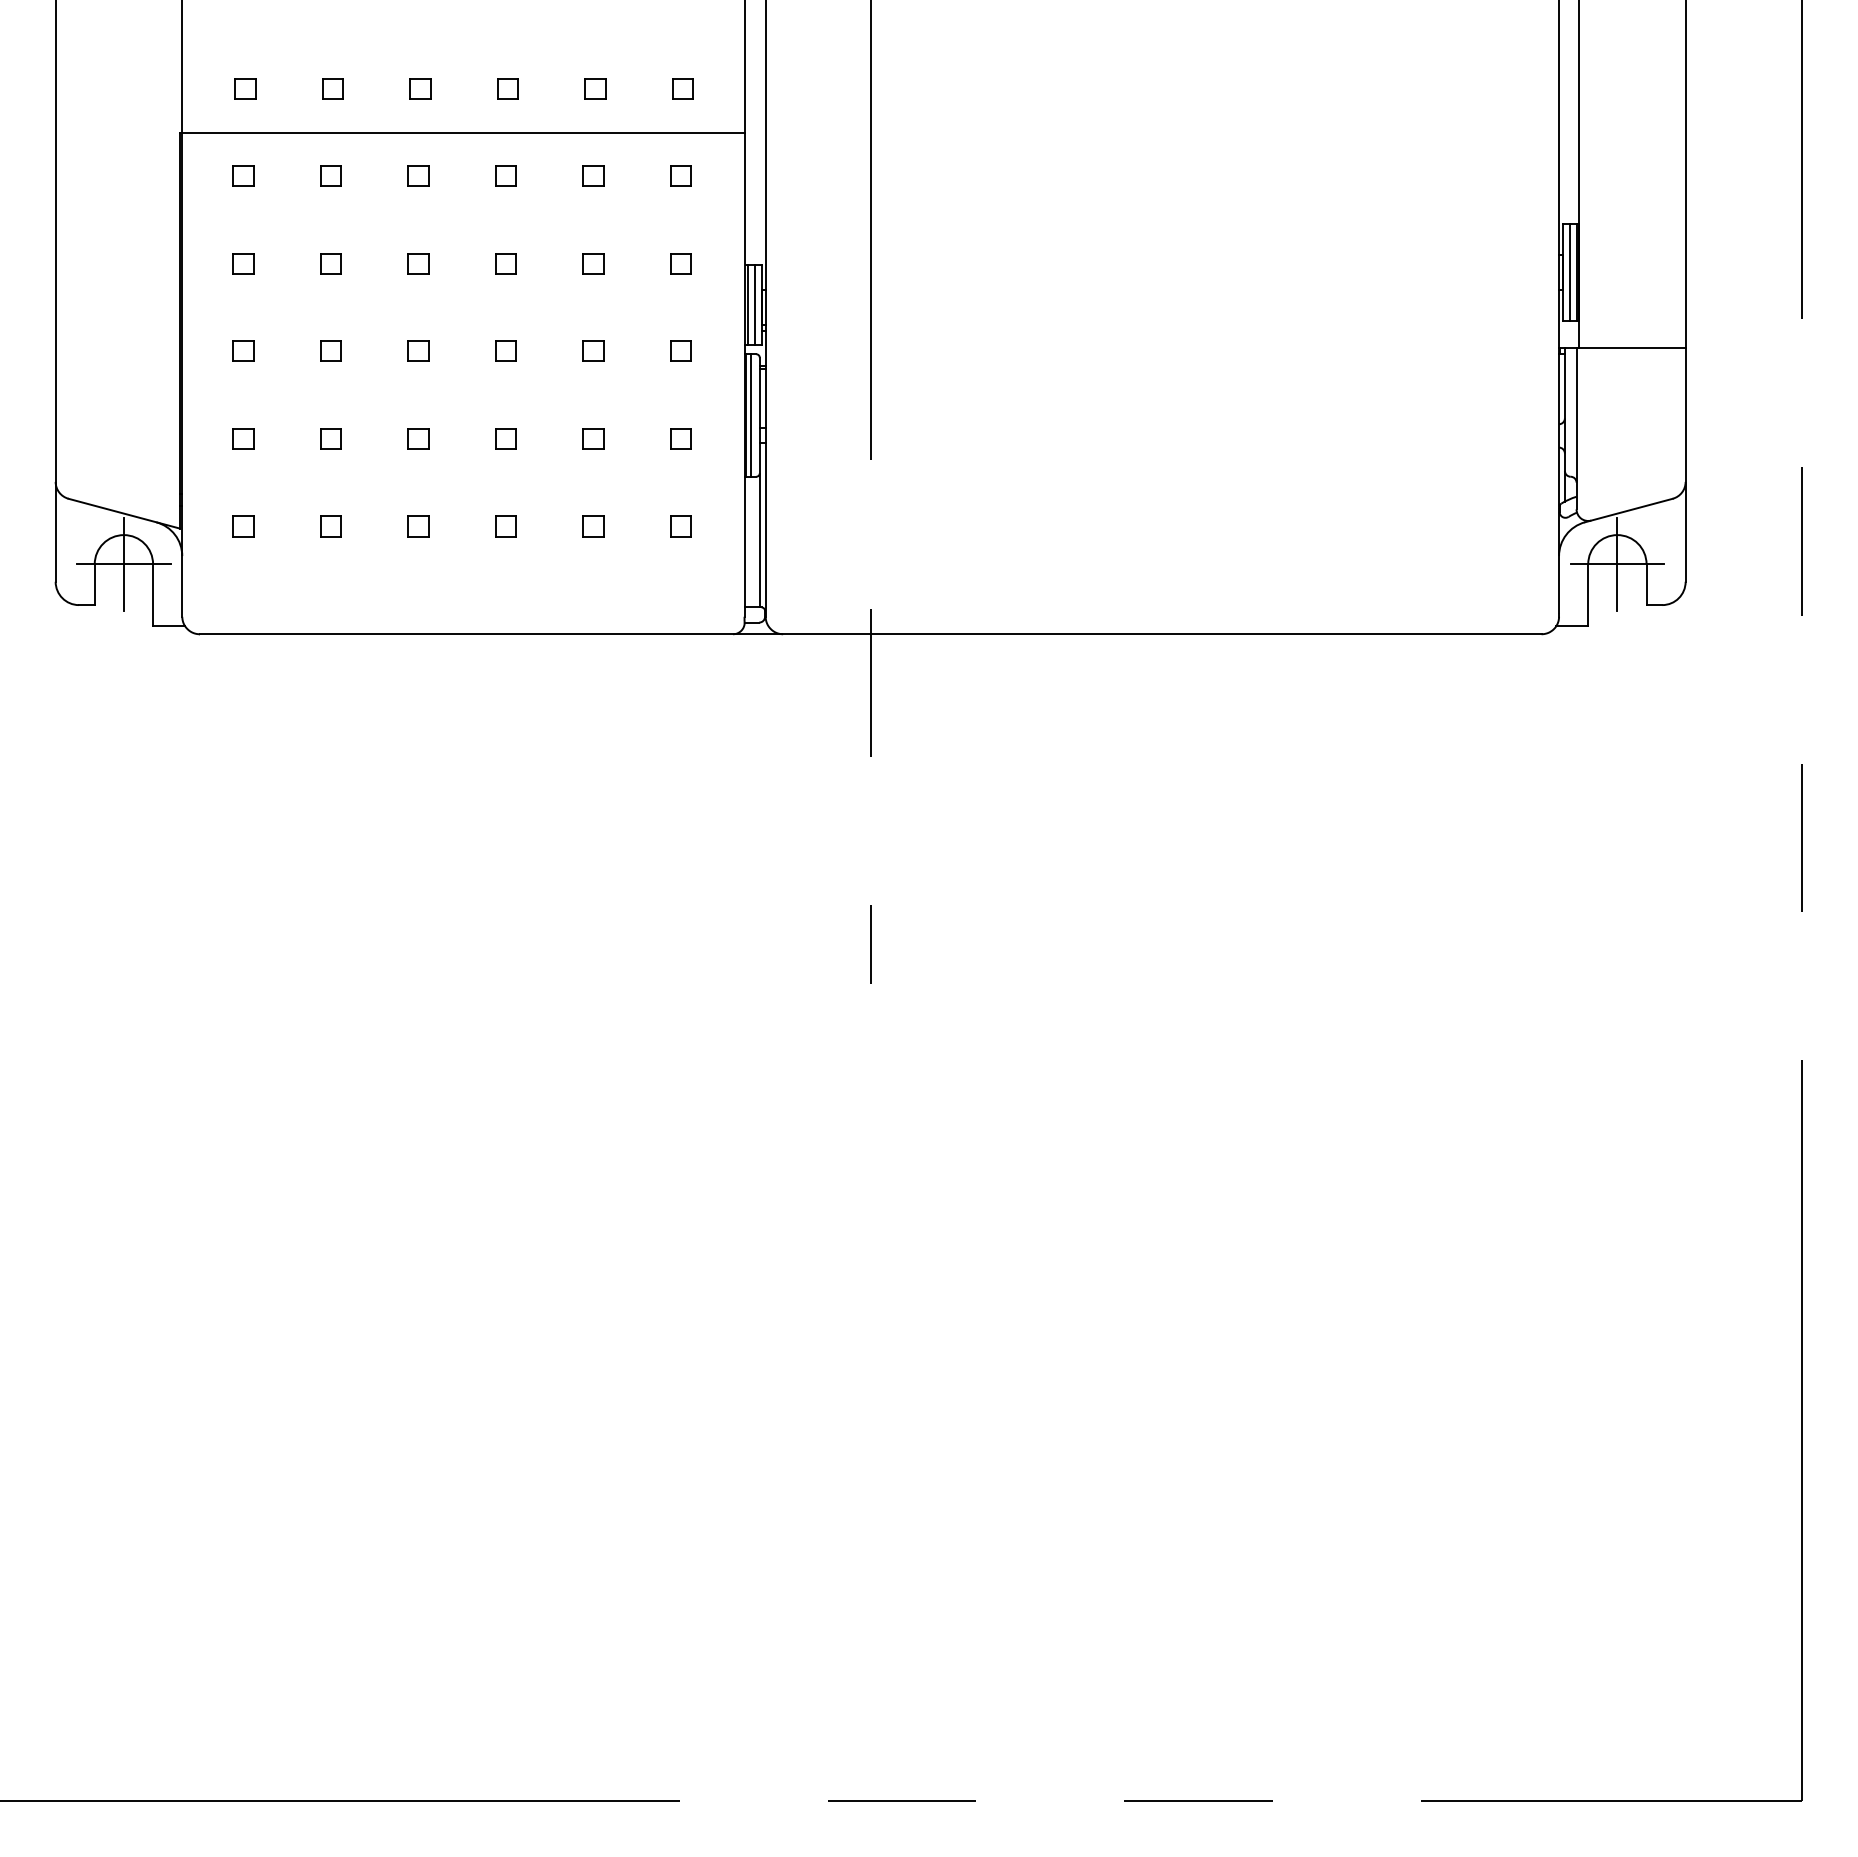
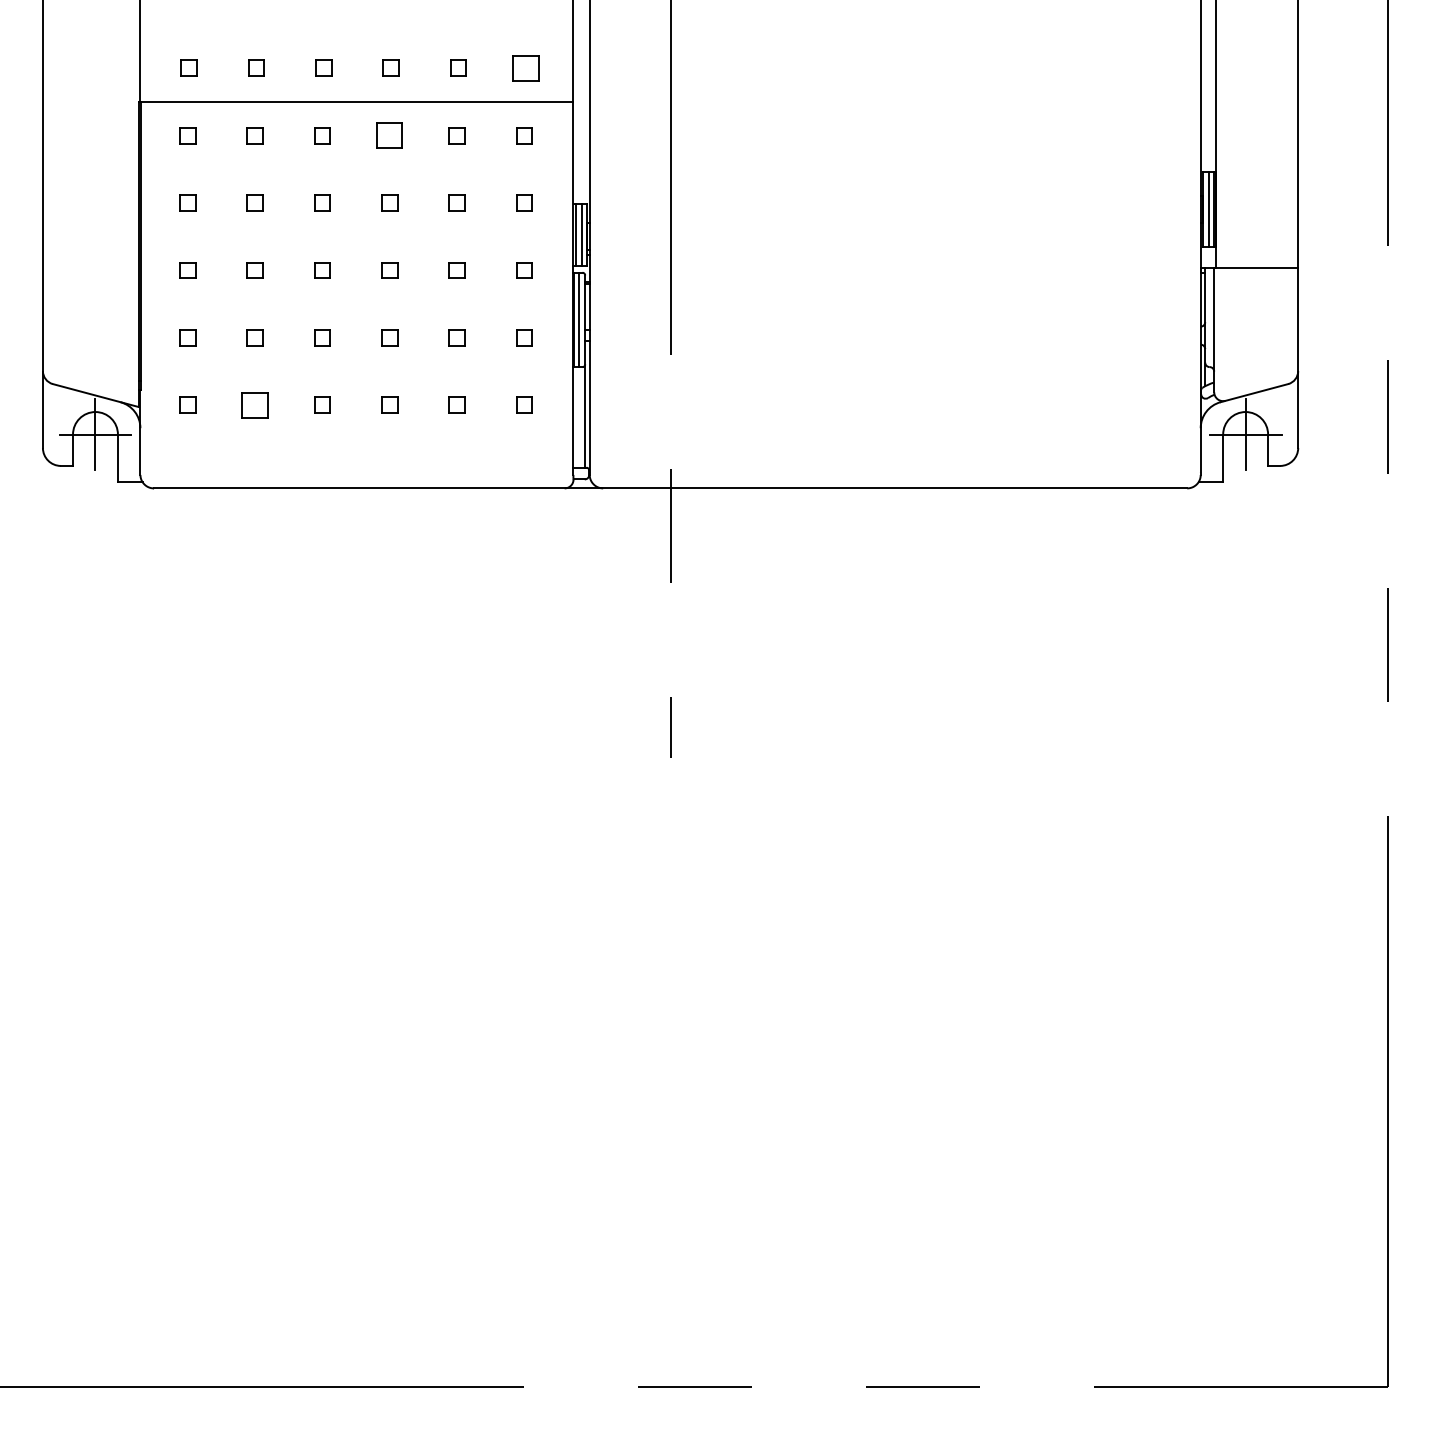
part: (682, 87) -> (525, 67), size x1.6
part: (505, 176) -> (389, 135), size x1.6
part: (330, 525) -> (254, 404), size x1.6

